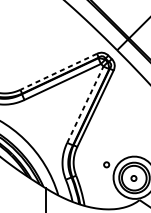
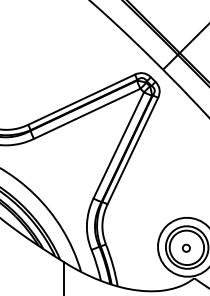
line: (58, 71) -> (81, 99), dashed -> solid
line: (85, 104) -> (118, 145), dashed -> solid
part: (106, 164) -> (148, 228), removed

